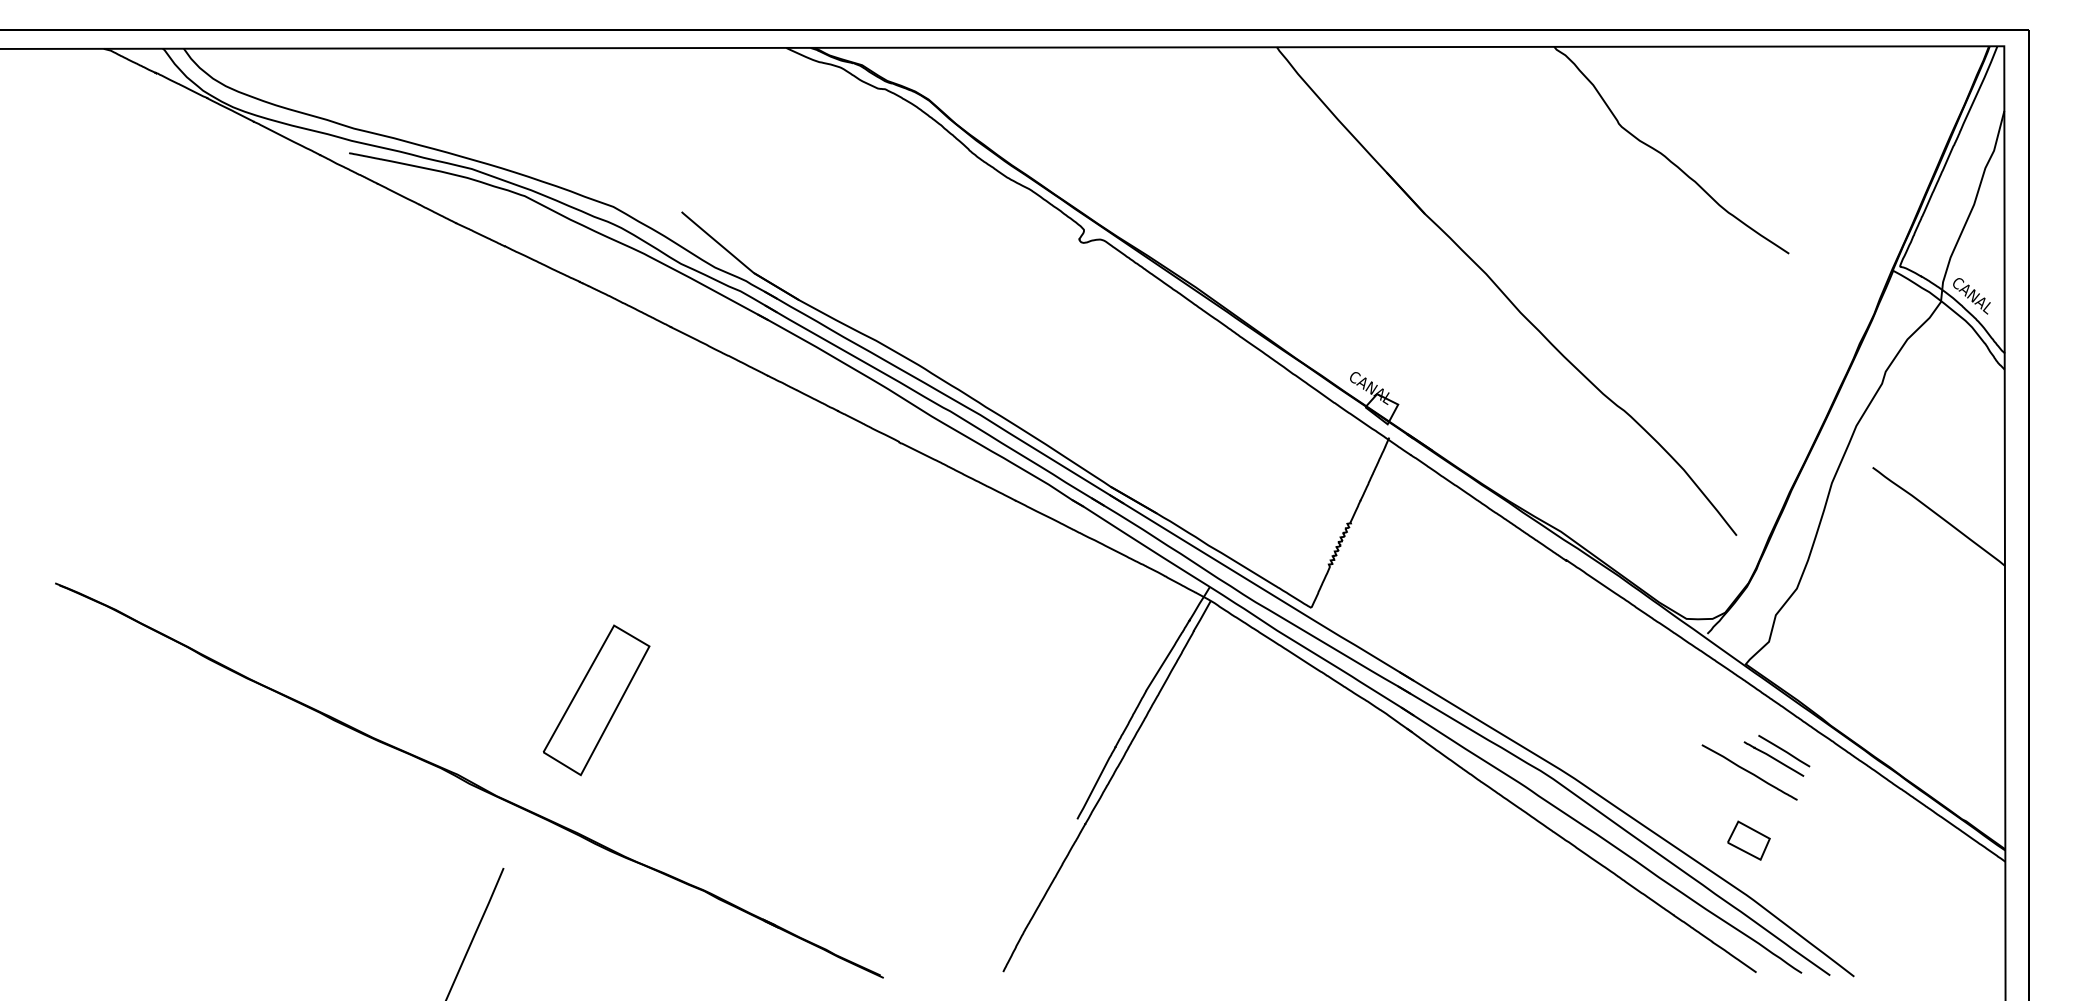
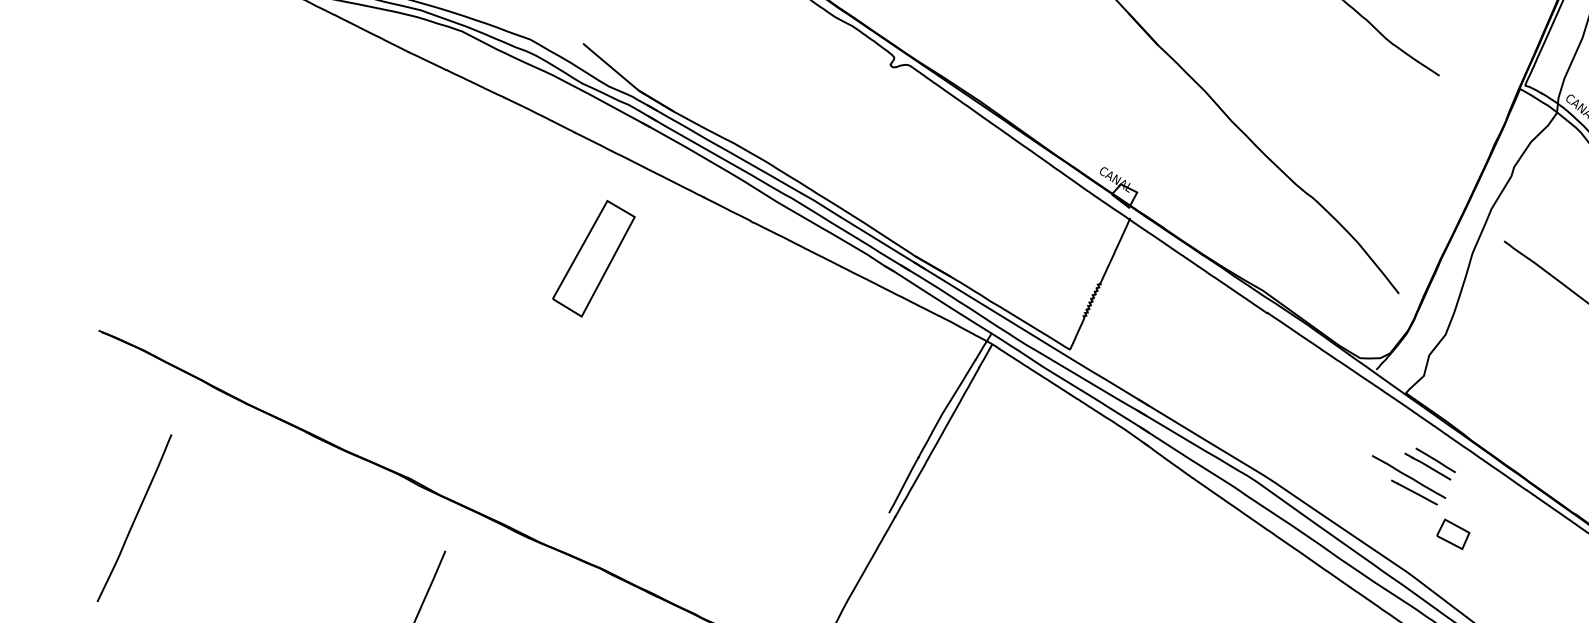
part: (596, 700) -> (593, 258), moved
line: (1756, 792) -> (1414, 492), added
curve: (102, 825) -> (135, 517), added
part: (1748, 840) -> (1452, 534), moved

